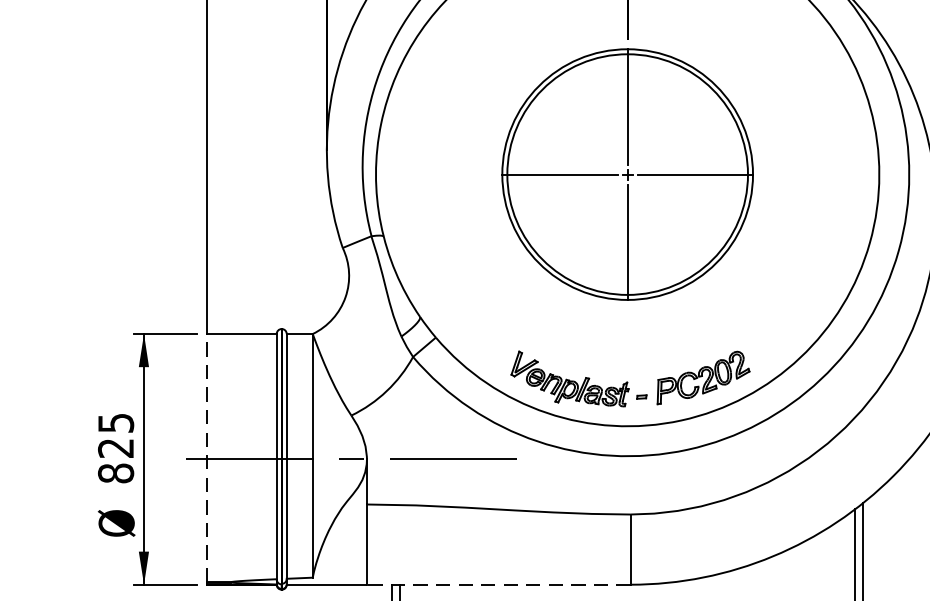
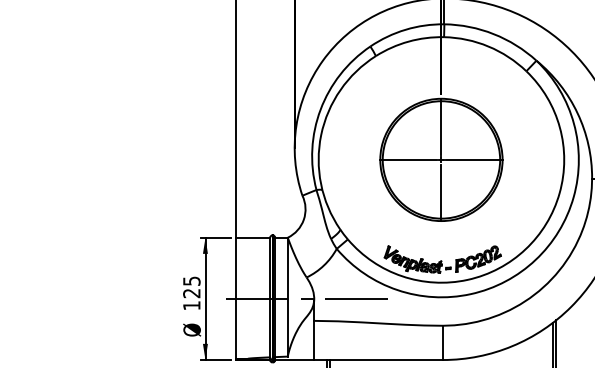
line: (205, 458) -> (235, 298), dashed -> solid
text: (115, 472) -> (191, 305), 825 -> 125
line: (498, 585) -> (378, 360), dashed -> solid

